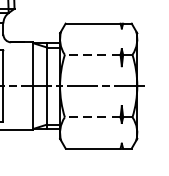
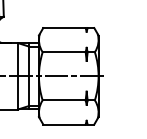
line: (91, 55) -> (63, 52), dashed -> solid
line: (91, 117) -> (63, 100), dashed -> solid

